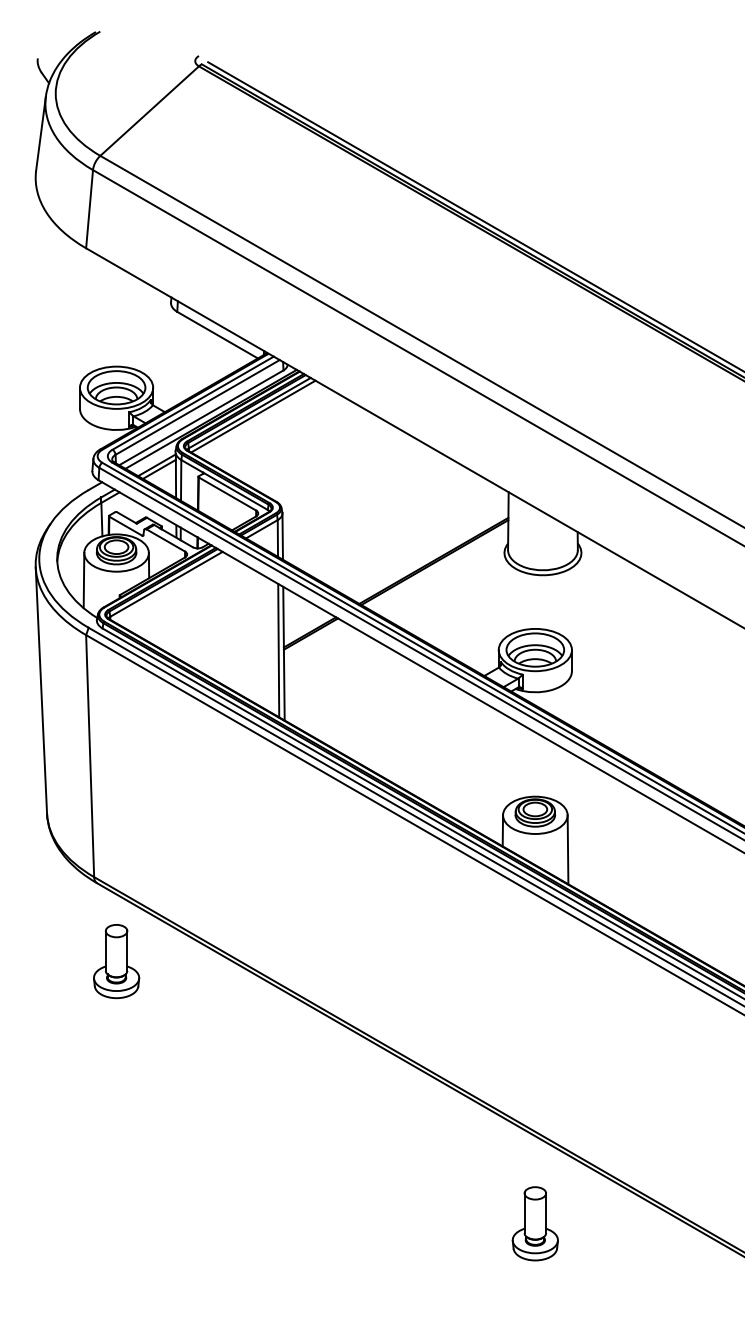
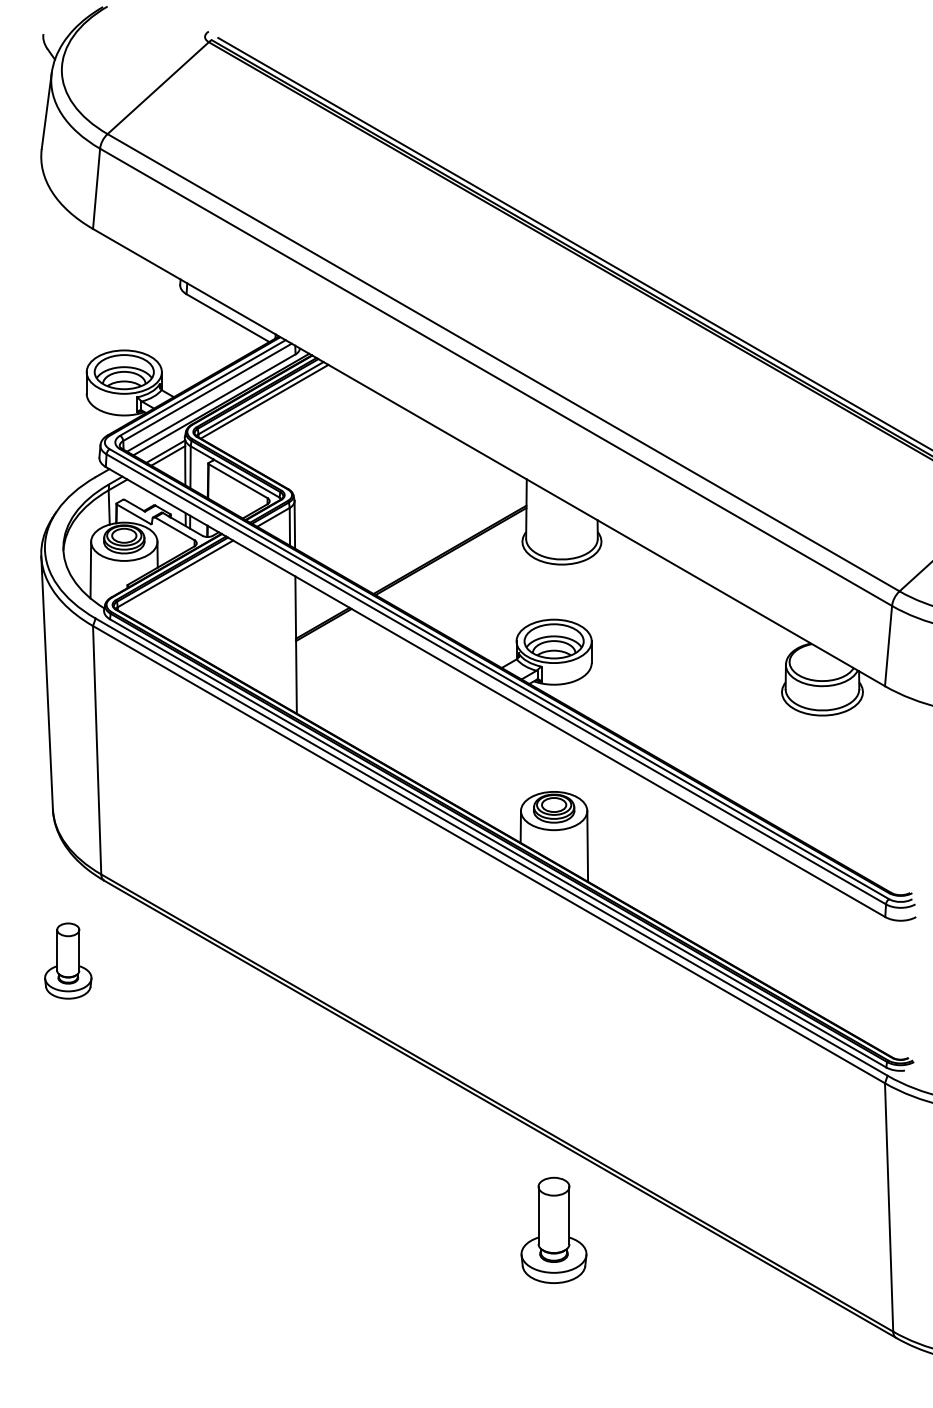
line: (278, 650) -> (290, 641), removed
part: (116, 960) -> (68, 960), moved
part: (535, 1223) -> (554, 1229), size x1.4

